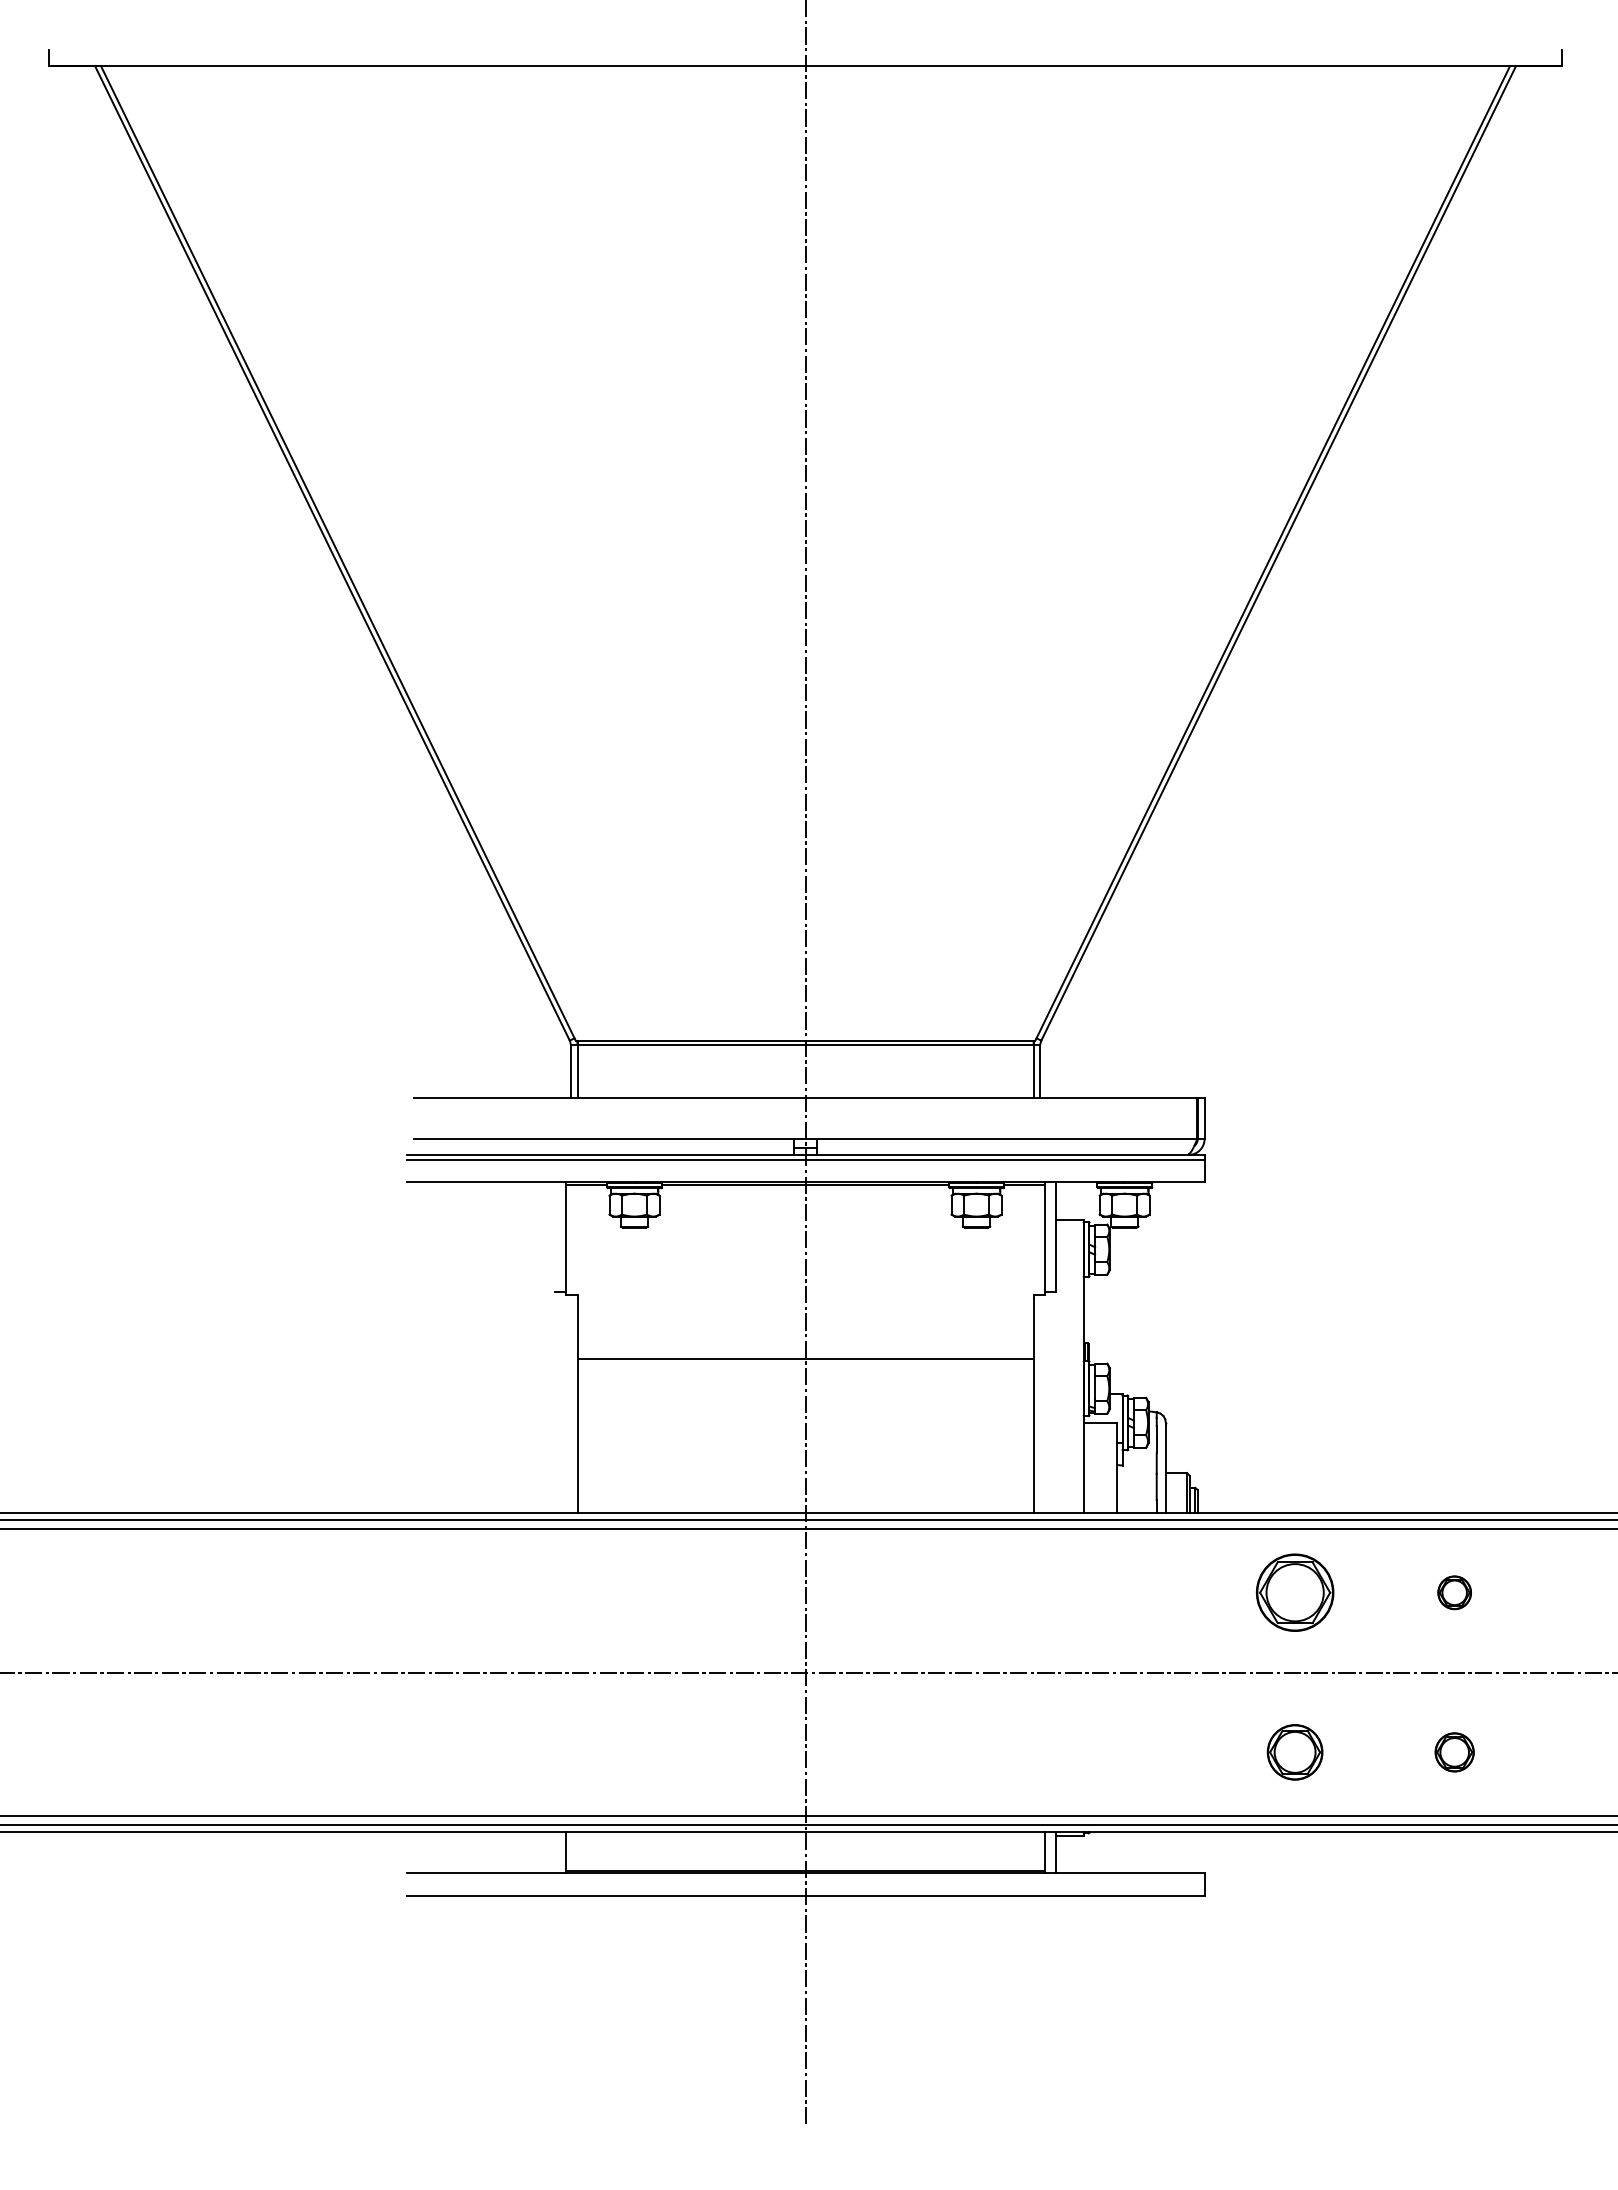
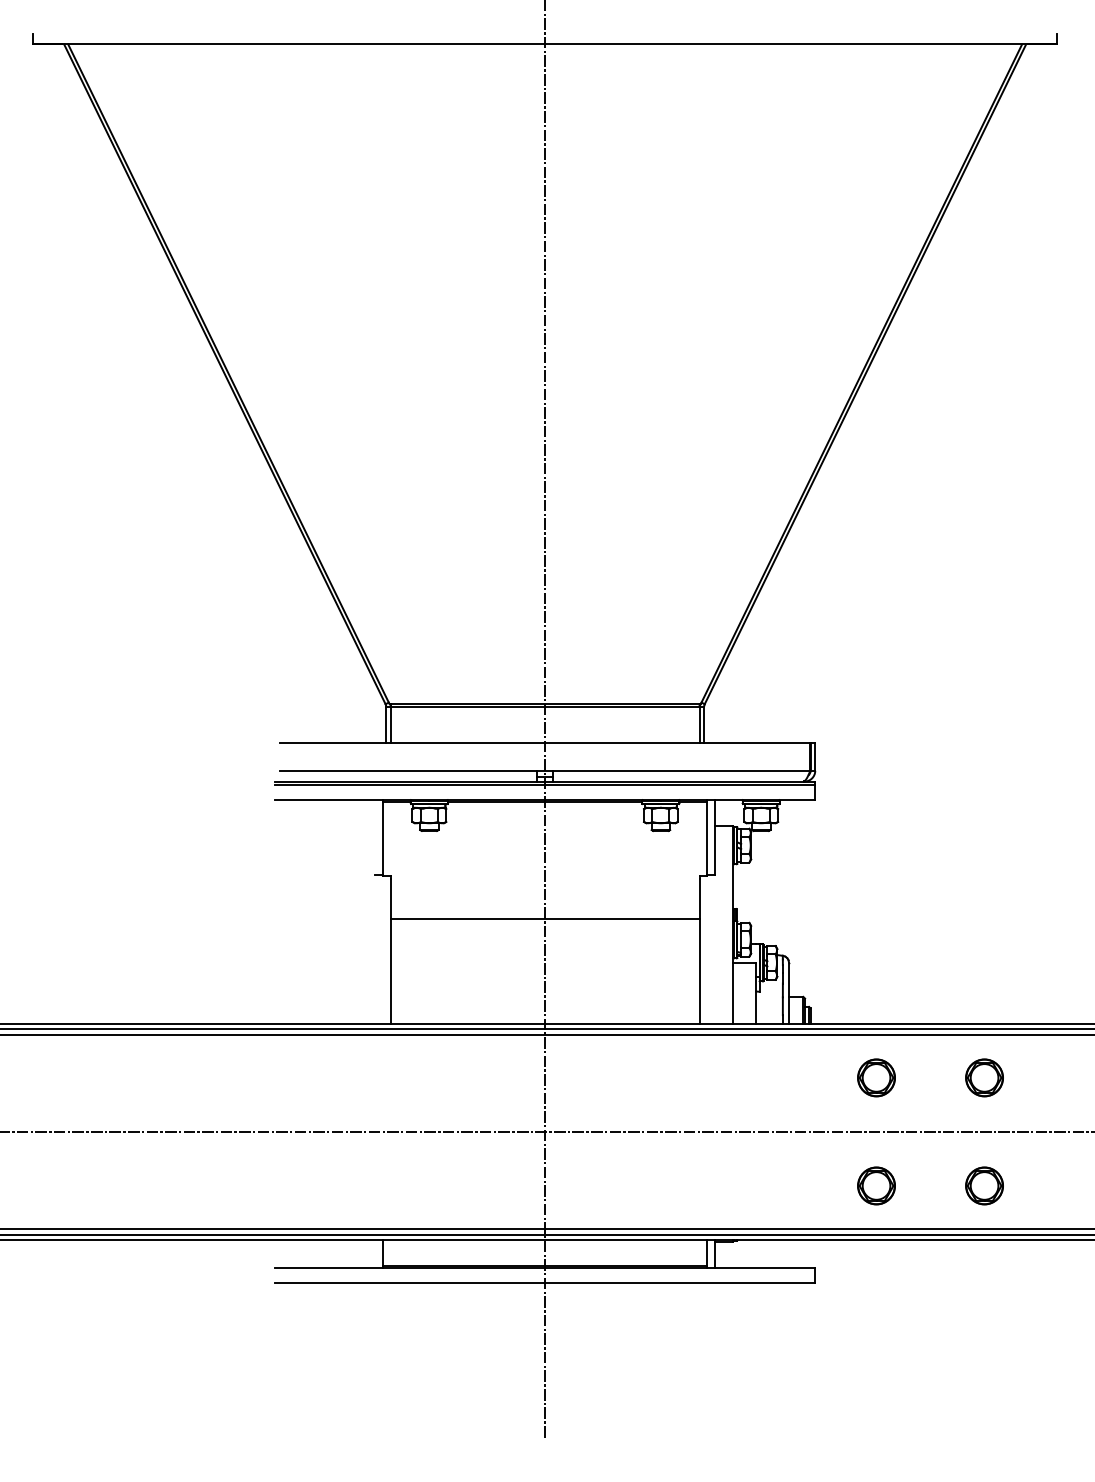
part: (1295, 1592) -> (876, 1077), size x0.71
part: (1454, 1592) -> (984, 1077), size x1.67
part: (1454, 1751) -> (984, 1185), size x1.43

